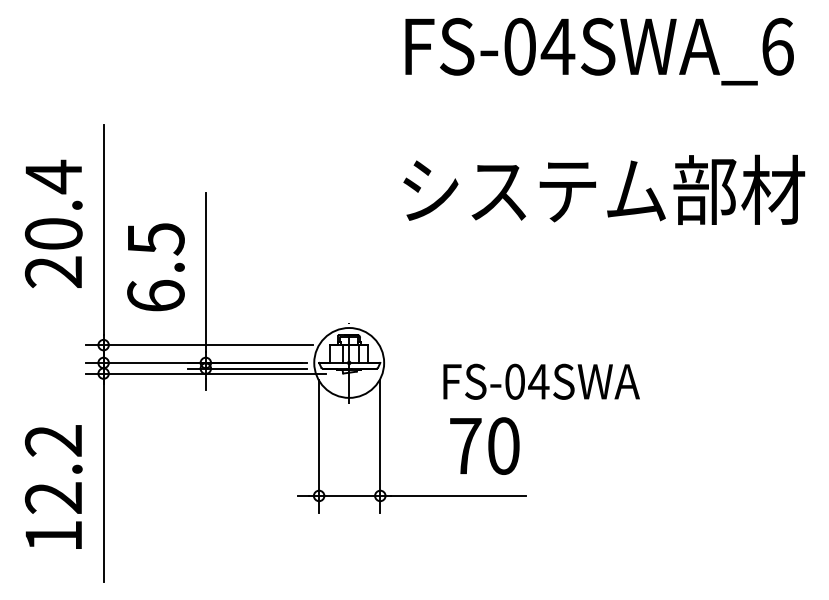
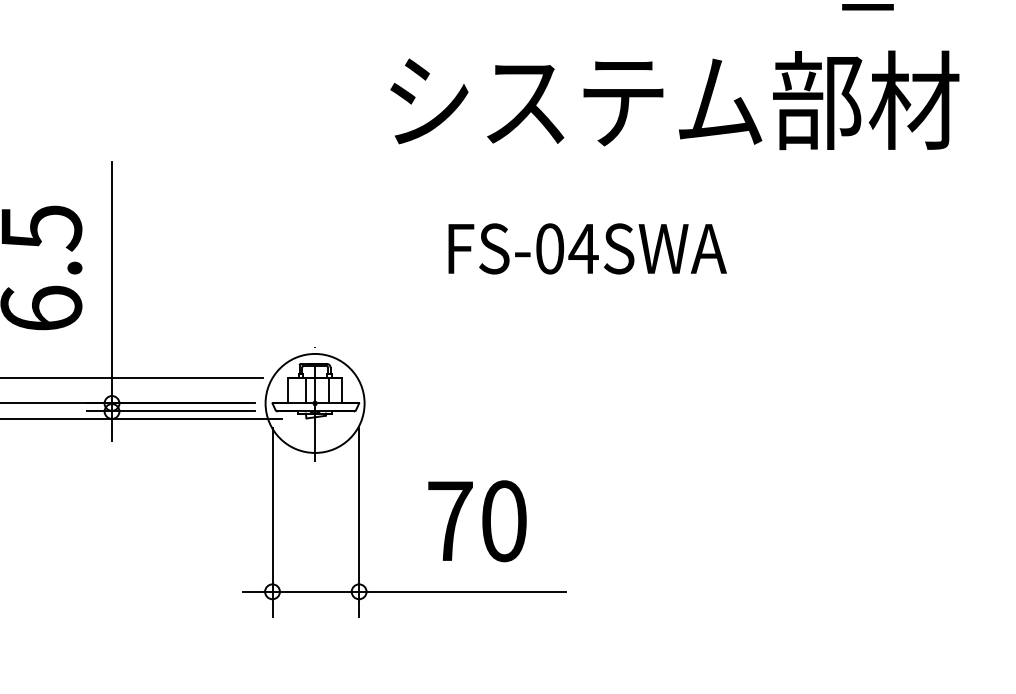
text: (604, 189) -> (675, 99), moved
text: (541, 381) -> (587, 248), moved
text: (484, 445) -> (476, 520), moved

